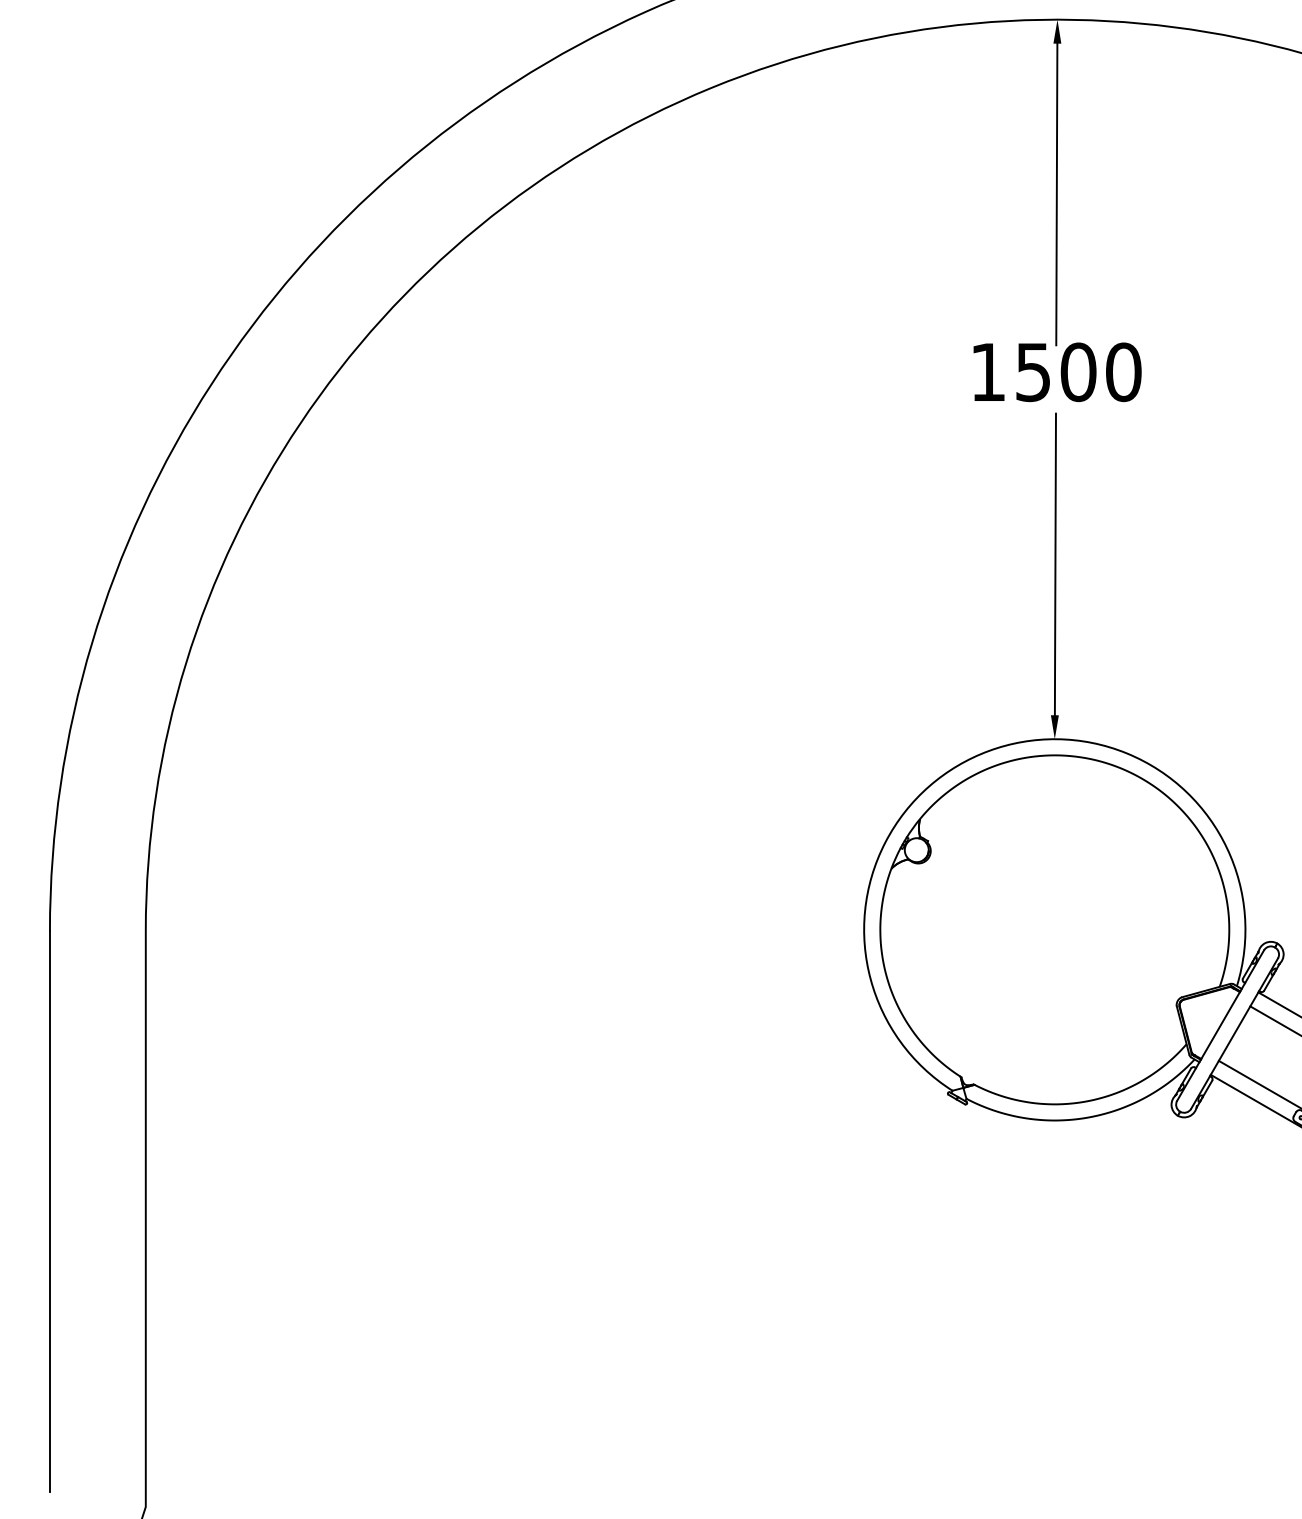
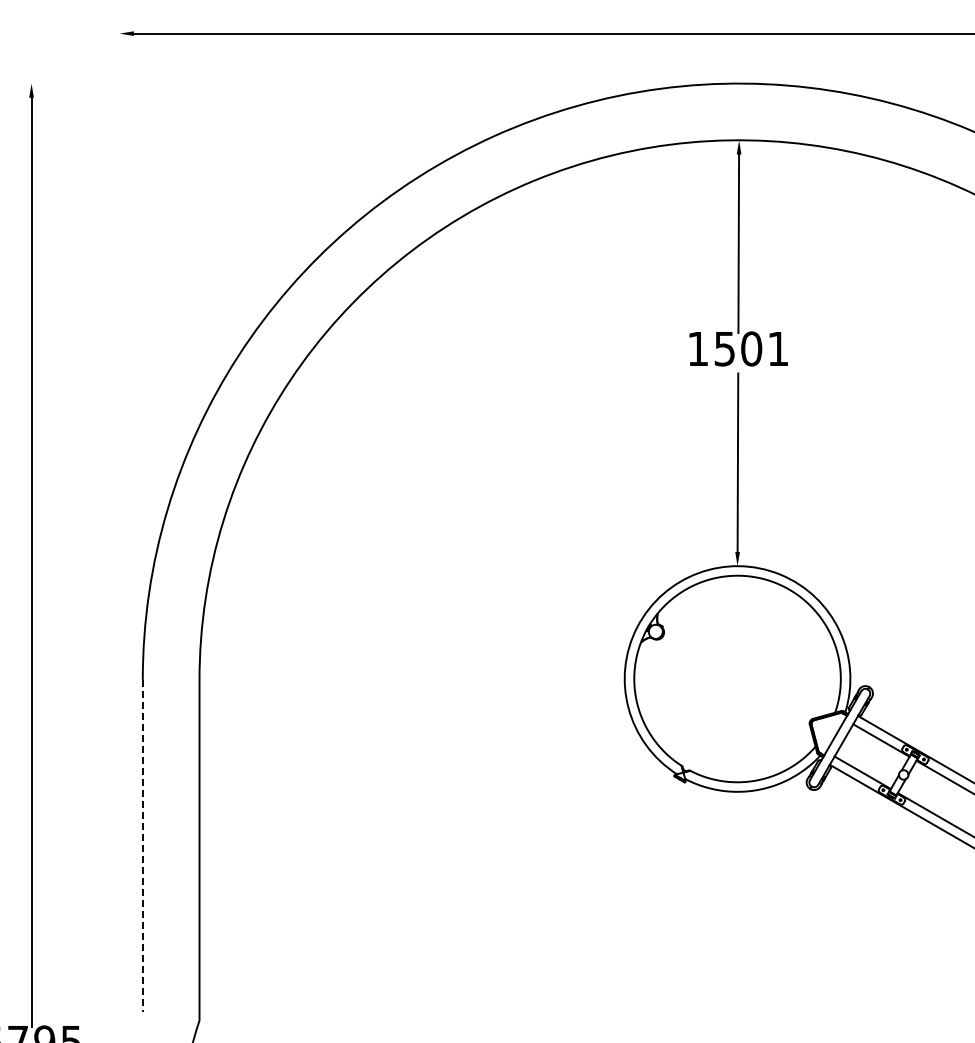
text: (1122, 371) -> (777, 348), 1500 -> 1501
line: (49, 1211) -> (142, 845), solid -> dashed

